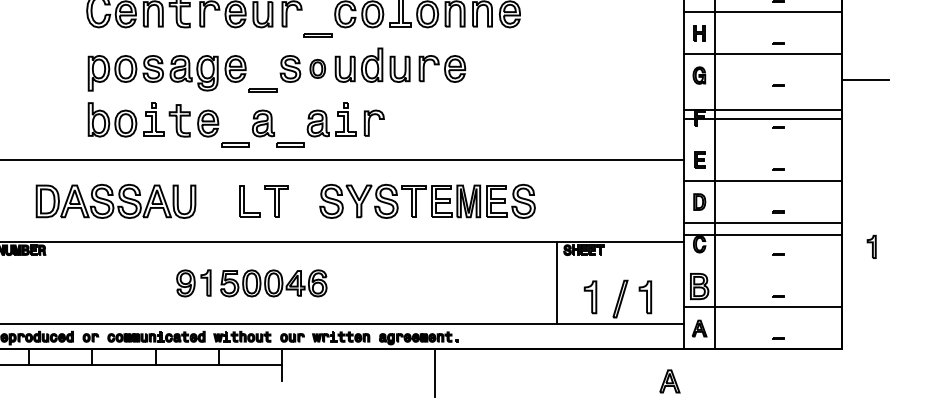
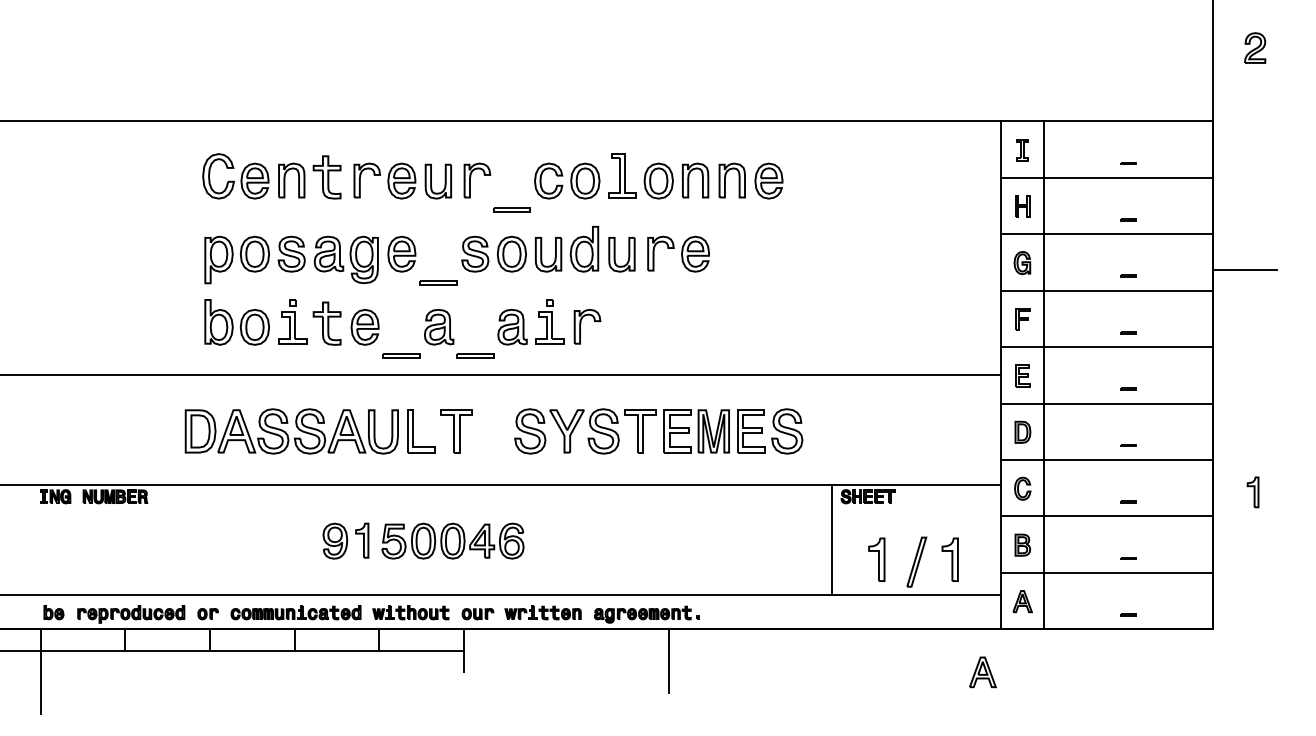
part: (317, 68) -> (511, 253), size x1.43
line: (762, 110) -> (1107, 347), moved
line: (762, 119) -> (1107, 290), moved
part: (115, 201) -> (291, 431), moved
line: (762, 235) -> (1107, 516), moved
part: (699, 285) -> (1022, 544), size x0.62

